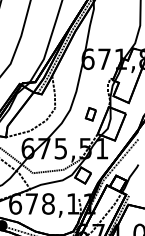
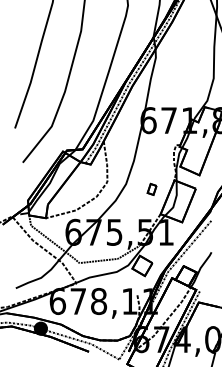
part: (90, 114) -> (151, 189), size x0.7

